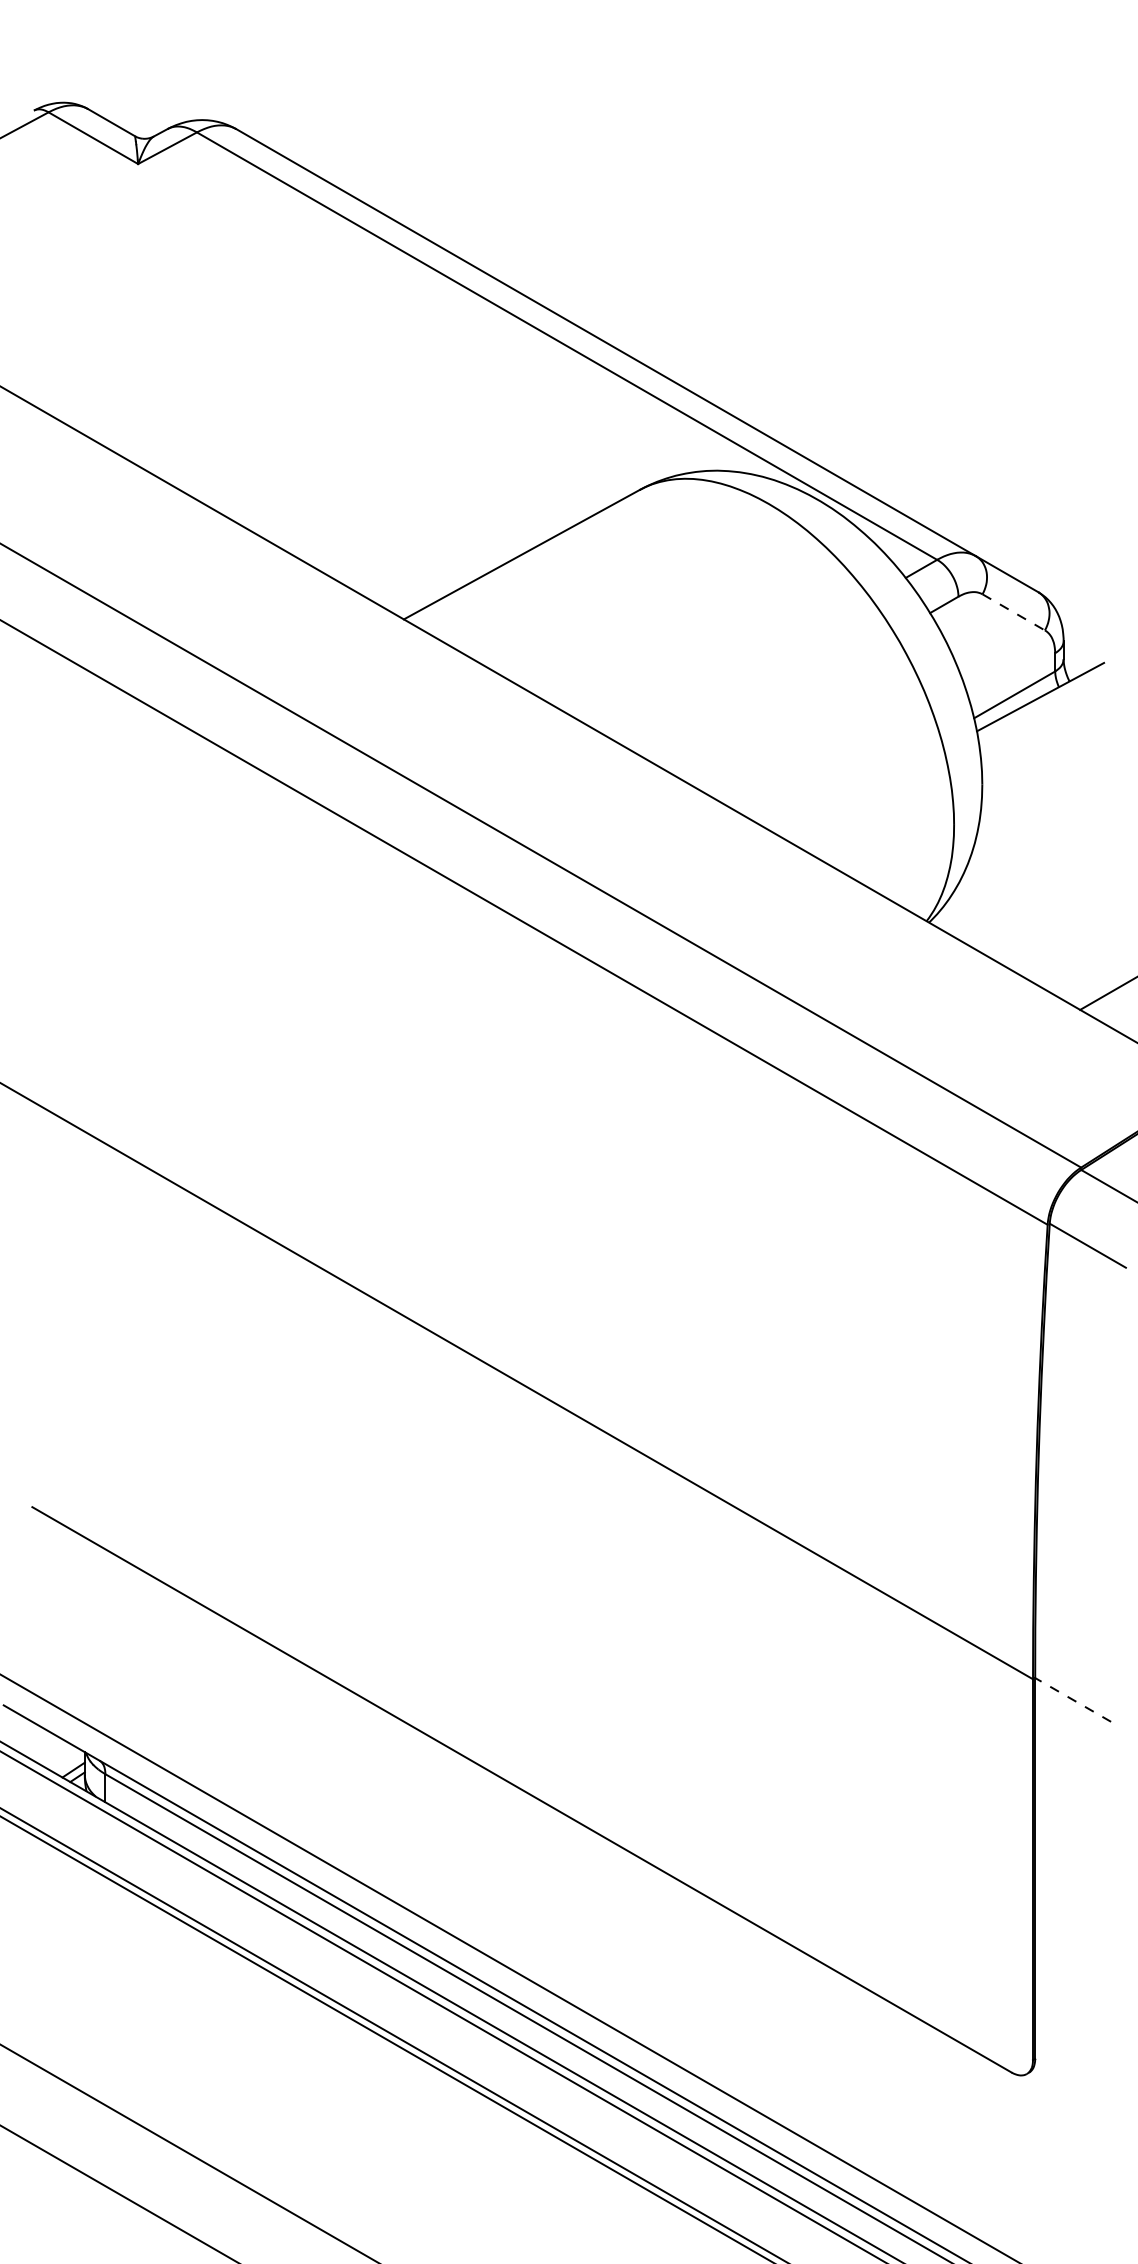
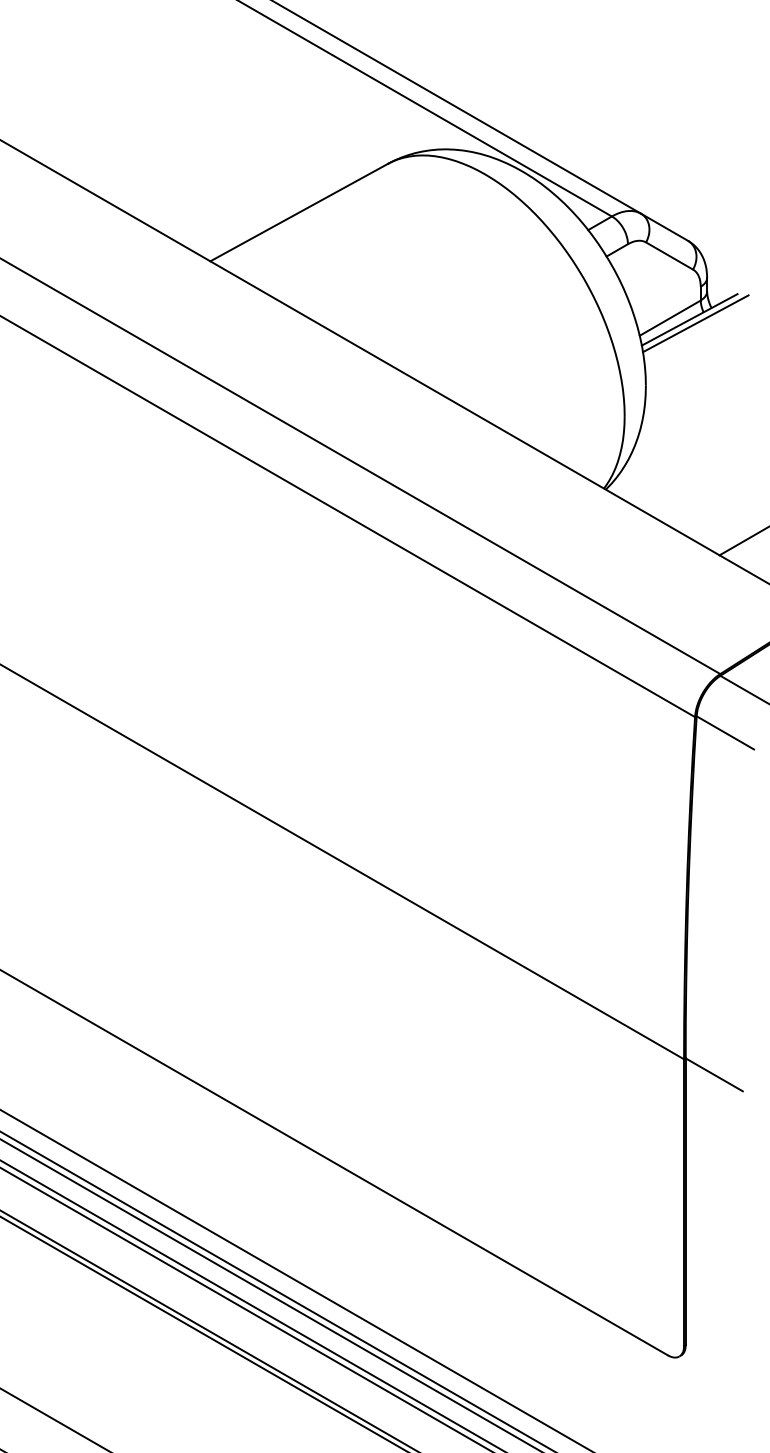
line: (1014, 612) -> (670, 256), dashed -> solid
line: (1048, 702) -> (695, 323), added
line: (1073, 1699) -> (714, 1074), dashed -> solid

